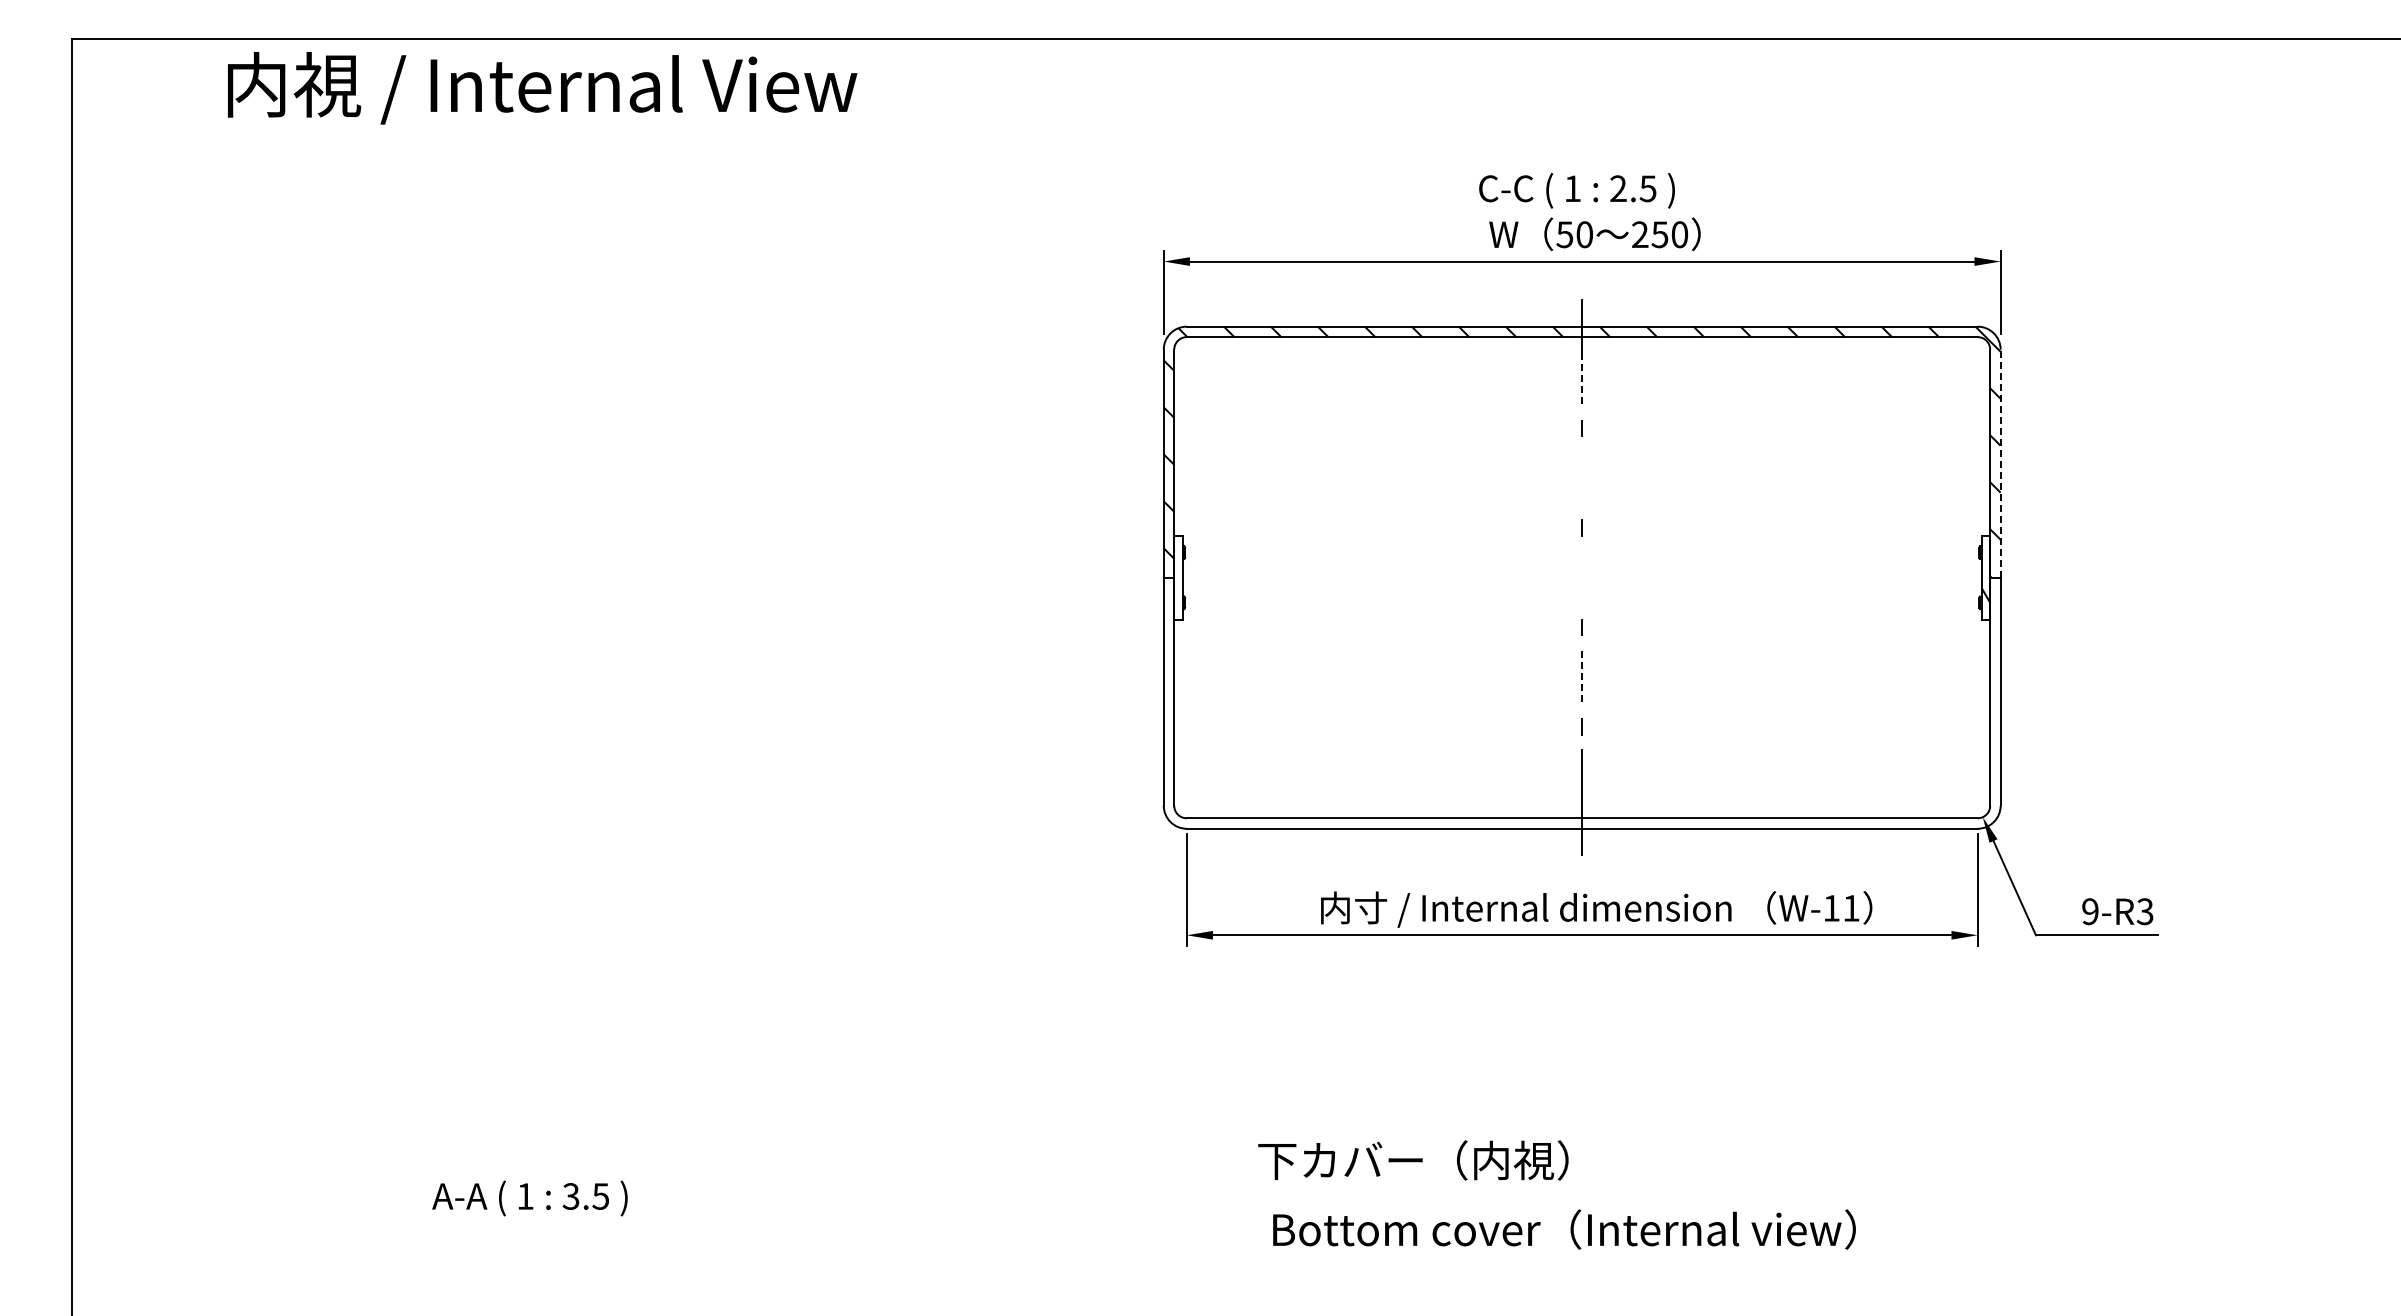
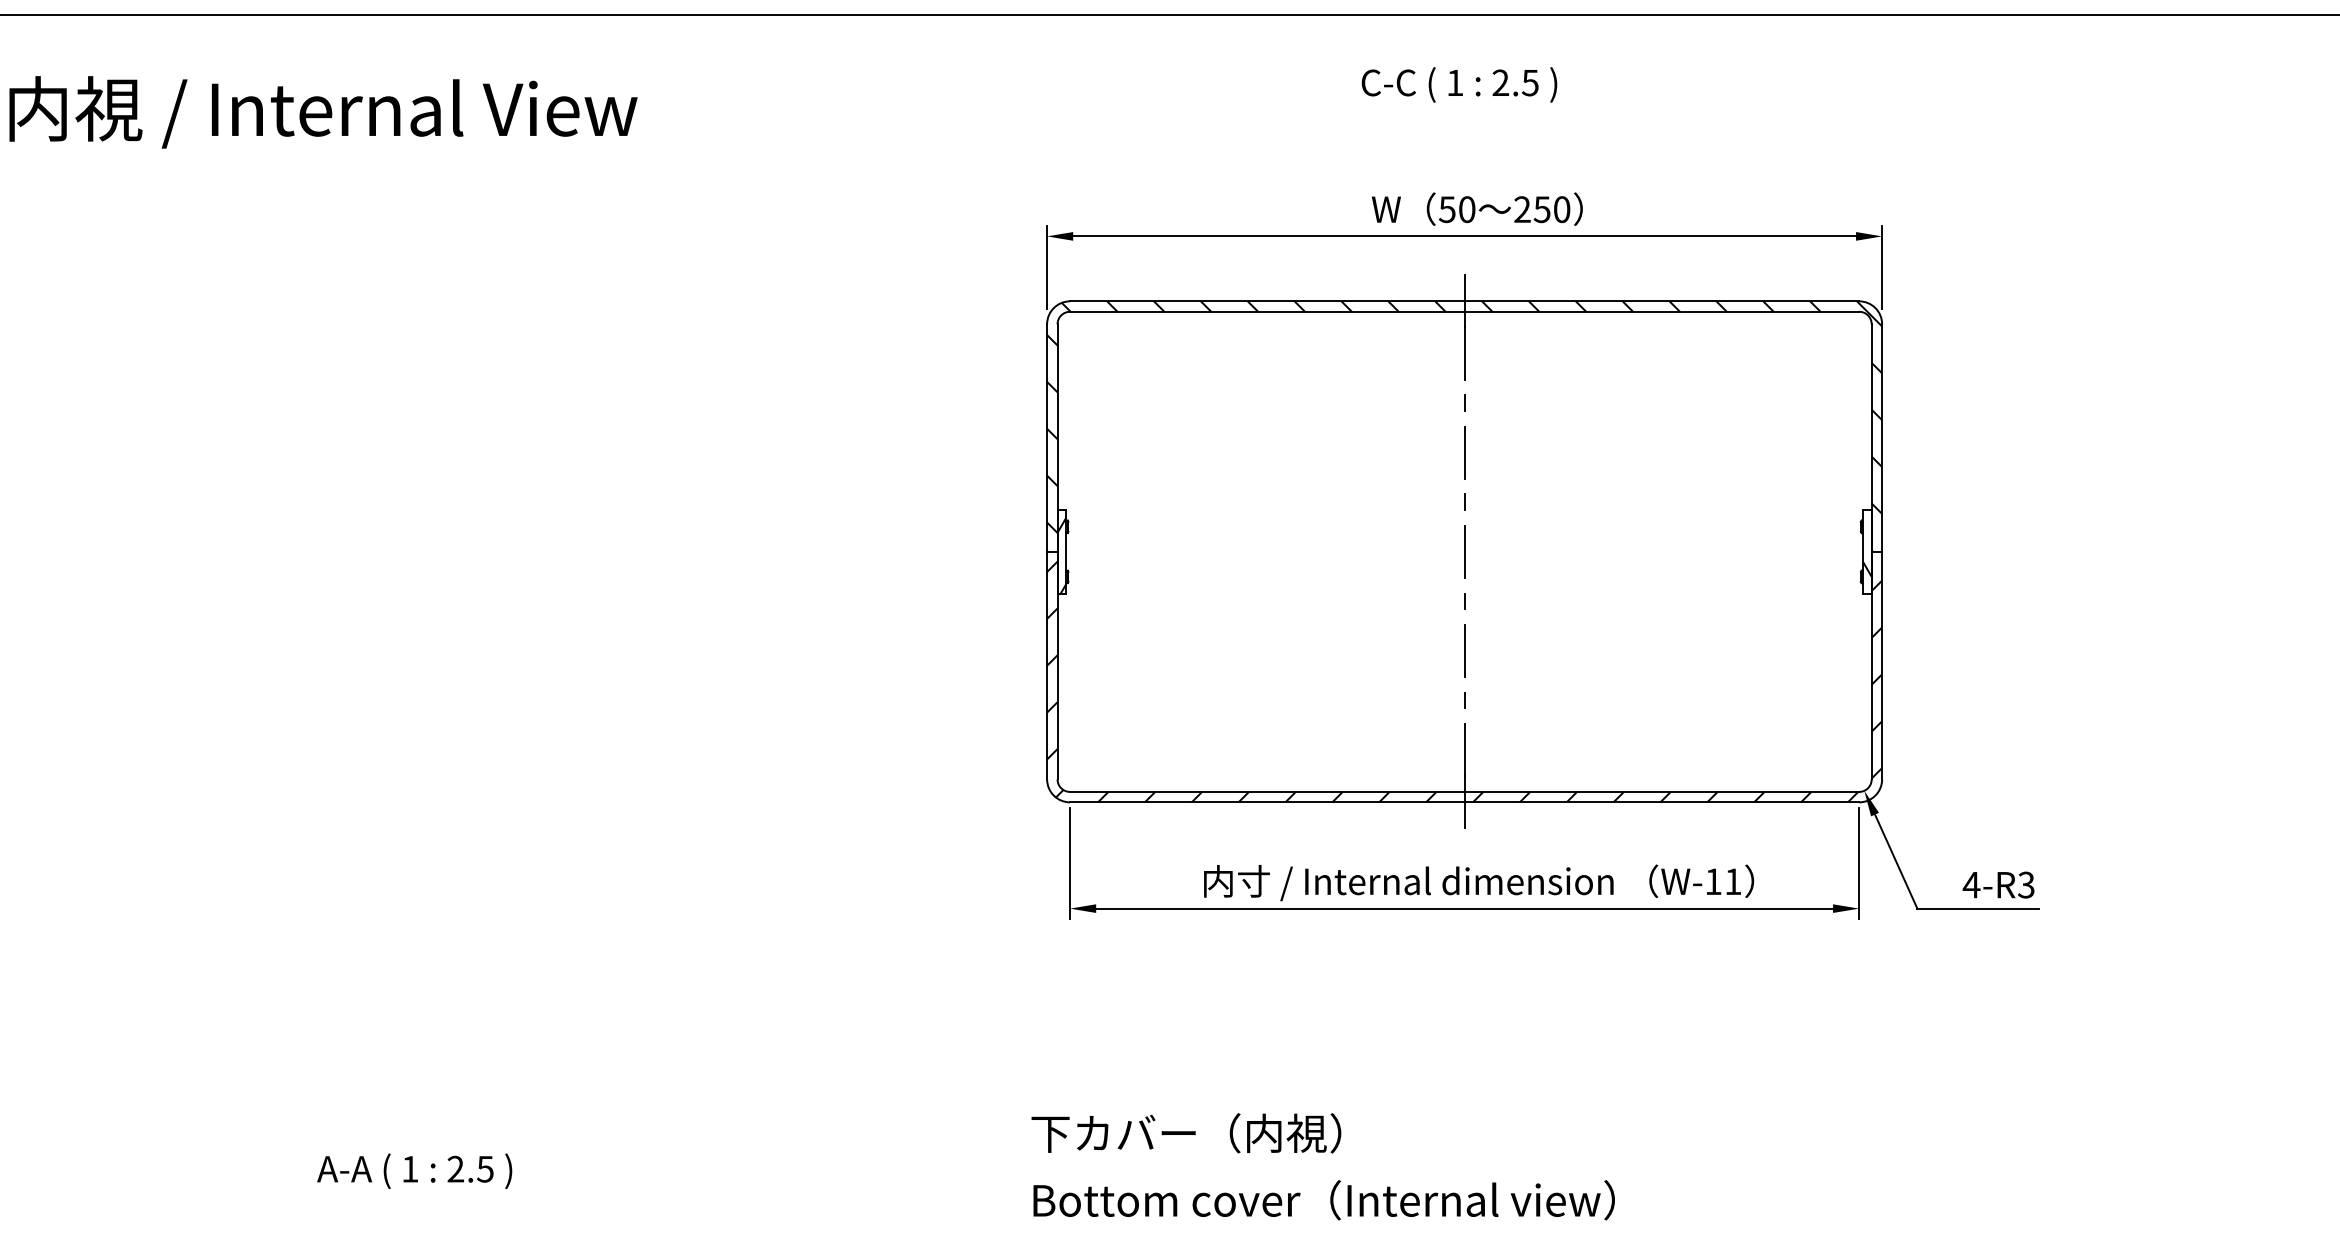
text: (542, 88) -> (323, 112), moved
text: (1576, 190) -> (1458, 84), moved
line: (1582, 379) -> (1464, 354), dashed -> solid
line: (2000, 463) -> (1881, 437), dashed -> solid
line: (1582, 478) -> (1464, 452), added
line: (1582, 577) -> (1464, 551), added
hatch: (1178, 581) -> (1061, 555), added
line: (1582, 677) -> (1464, 651), dashed -> solid
hatch: (1581, 707) -> (1463, 681), added
text: (2090, 911) -> (1971, 884), 9-R3 -> 4-R3
text: (1413, 1160) -> (1186, 1133), moved
text: (570, 1196) -> (455, 1169), 3.5 -> 2.5
text: (1564, 1229) -> (1324, 1200), moved

